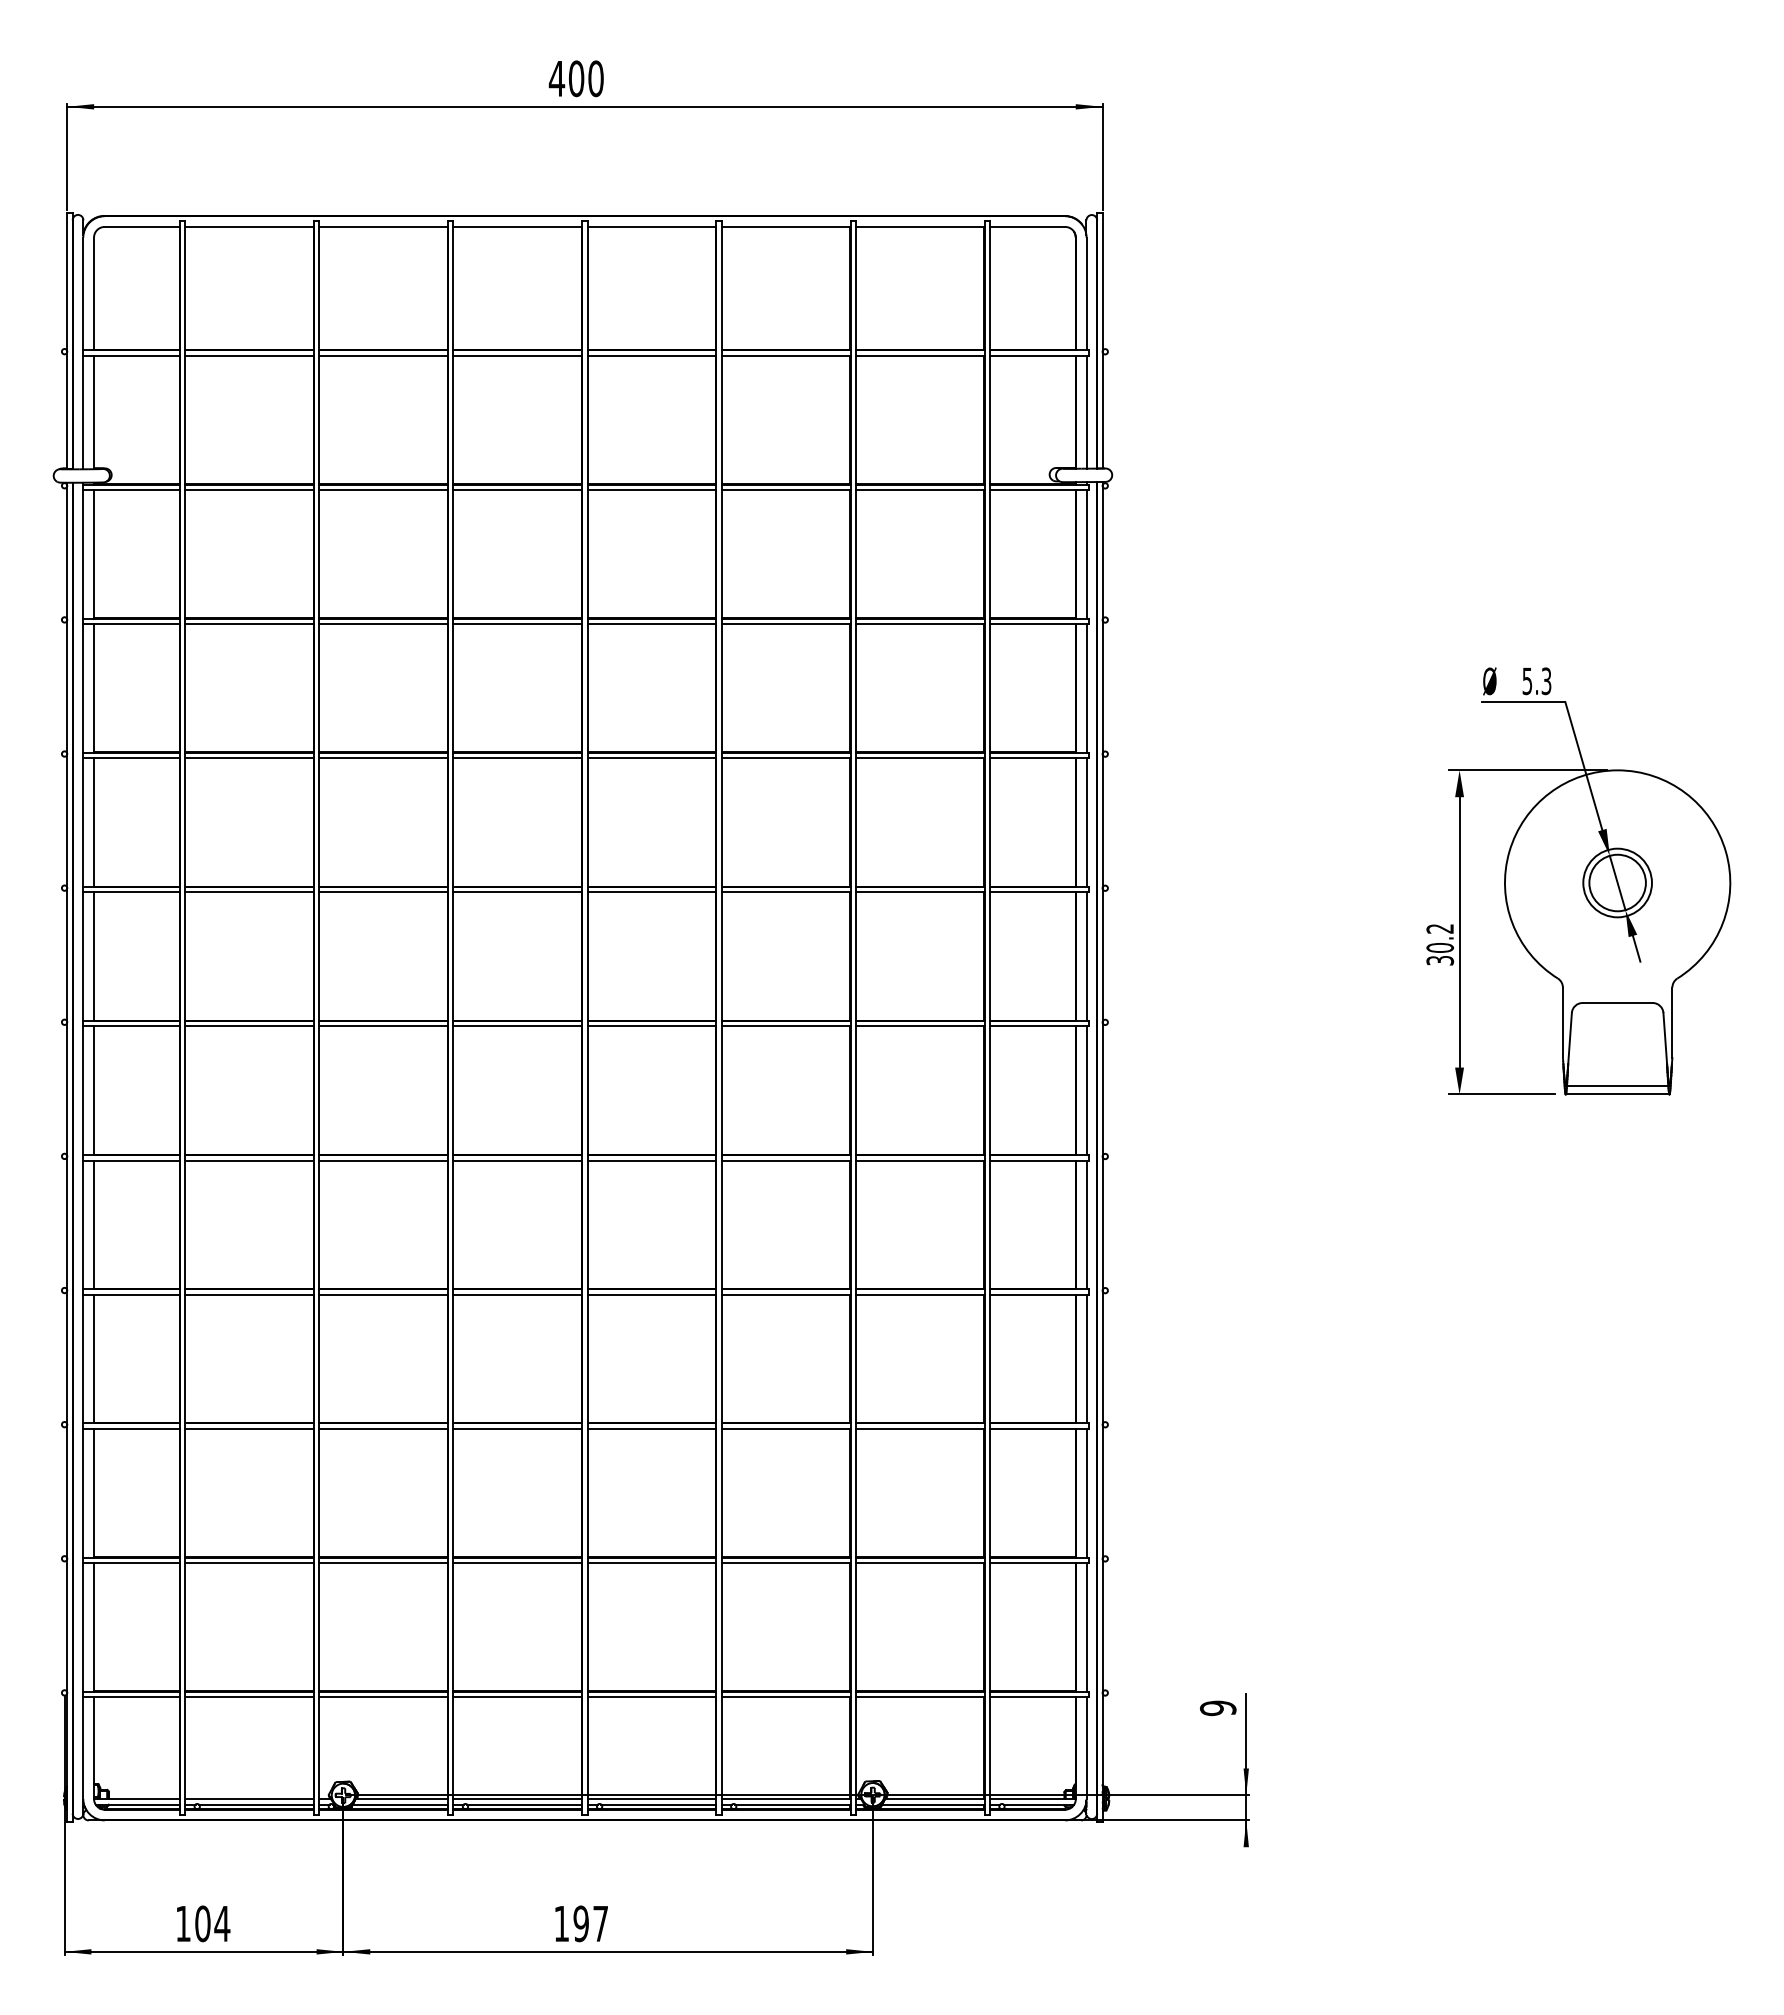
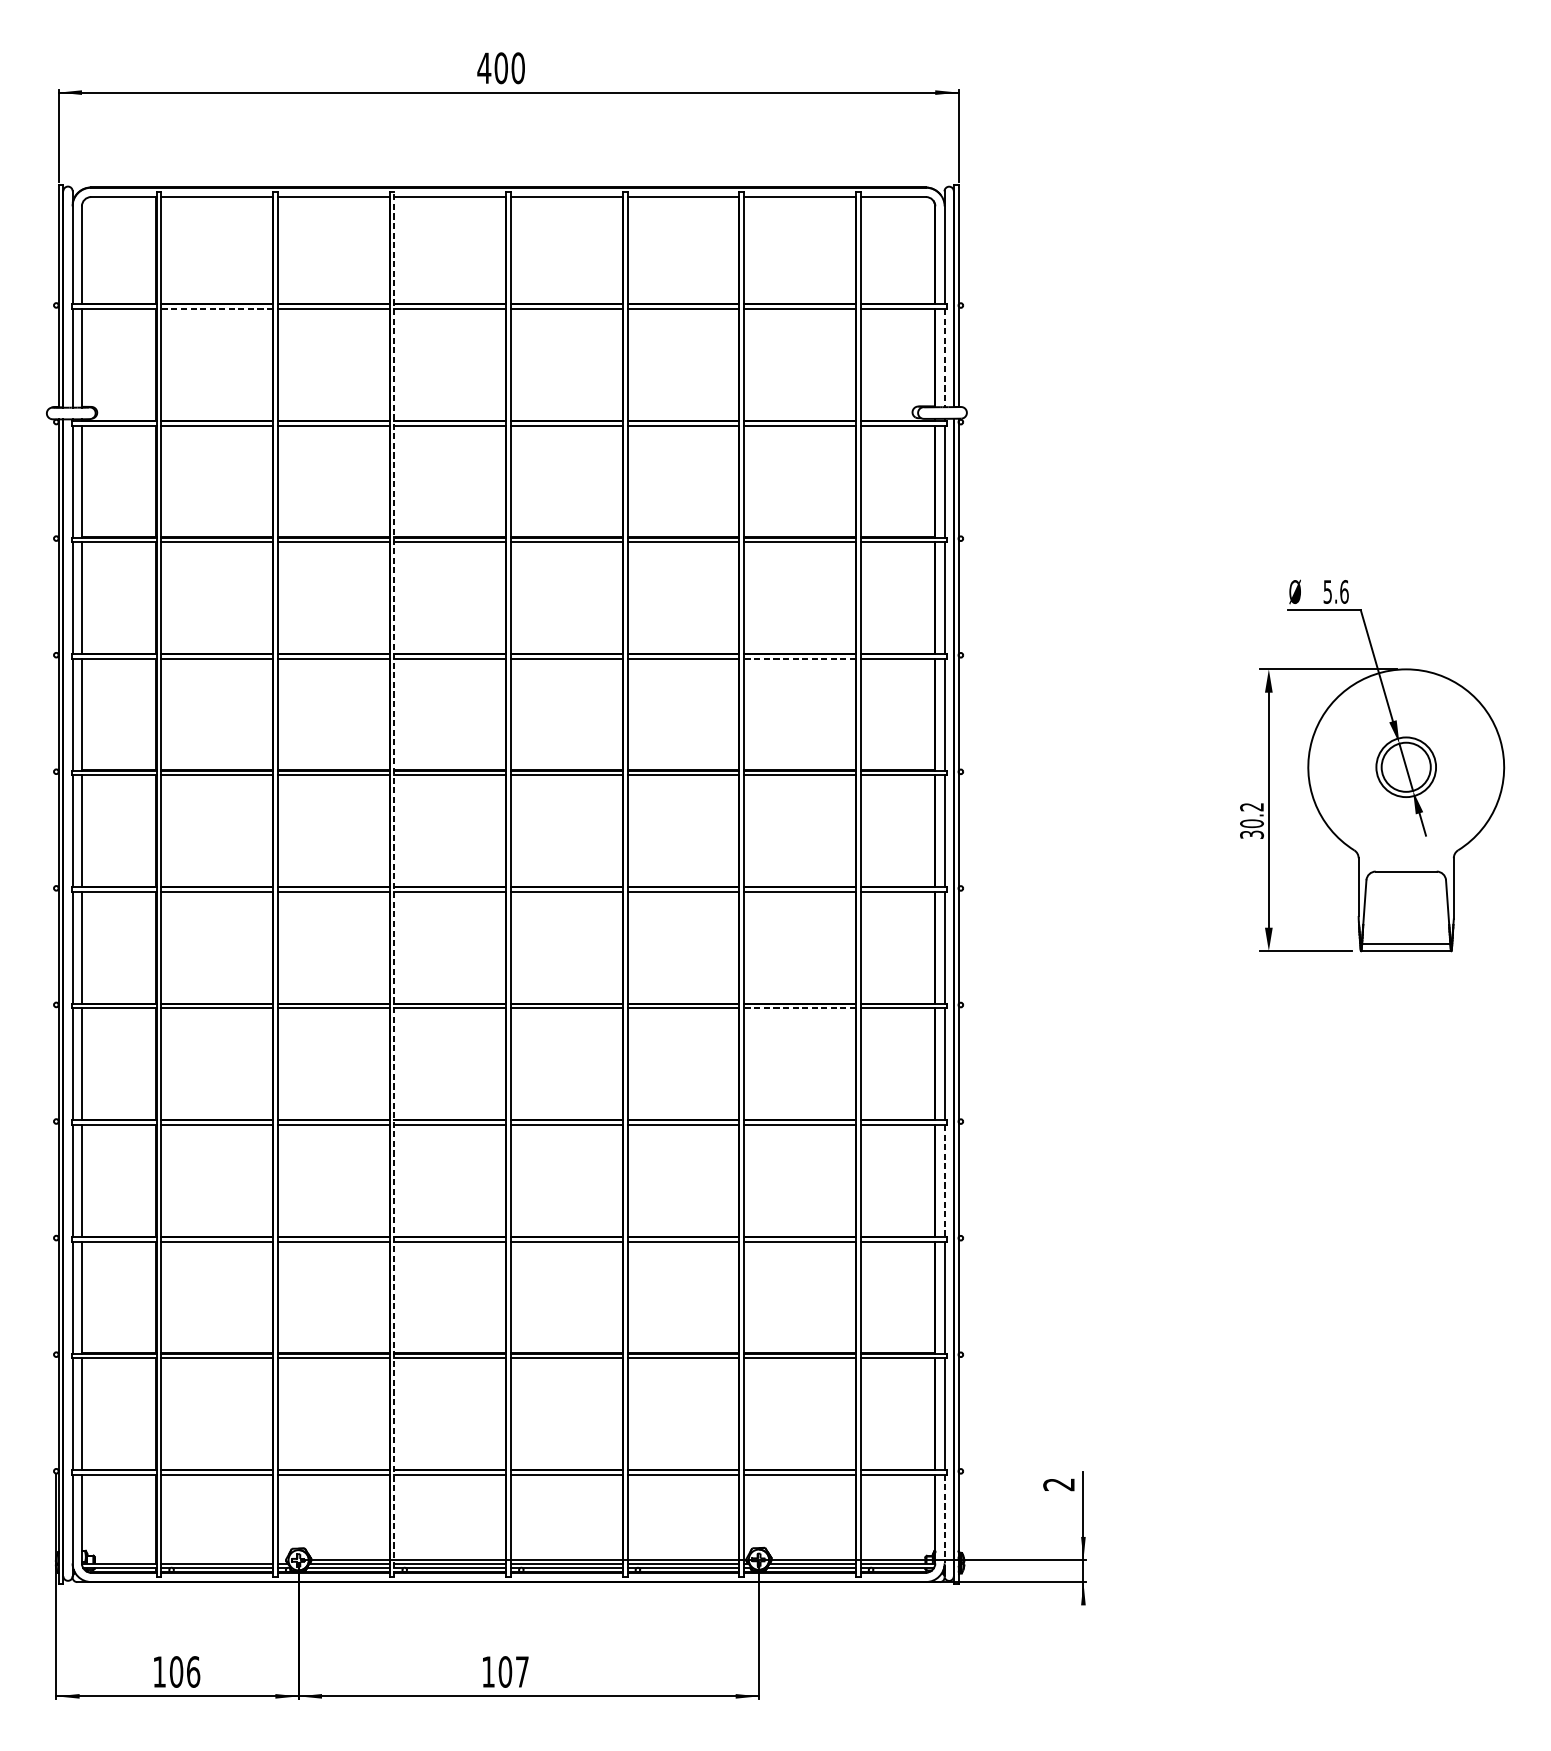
line: (249, 355) -> (217, 308), solid -> dashed
line: (1086, 412) -> (944, 358), solid -> dashed
text: (1546, 681) -> (1344, 592), 5.3 -> 5.6
line: (919, 758) -> (799, 659), solid -> dashed
line: (453, 1018) -> (394, 885), solid -> dashed
line: (919, 1160) -> (799, 1008), solid -> dashed
line: (1086, 1359) -> (944, 1181), solid -> dashed
text: (1218, 1708) -> (1059, 1484), 9 -> 2
line: (1086, 1747) -> (944, 1518), solid -> dashed
text: (222, 1923) -> (193, 1671), 104 -> 106
text: (580, 1923) -> (504, 1671), 197 -> 107

